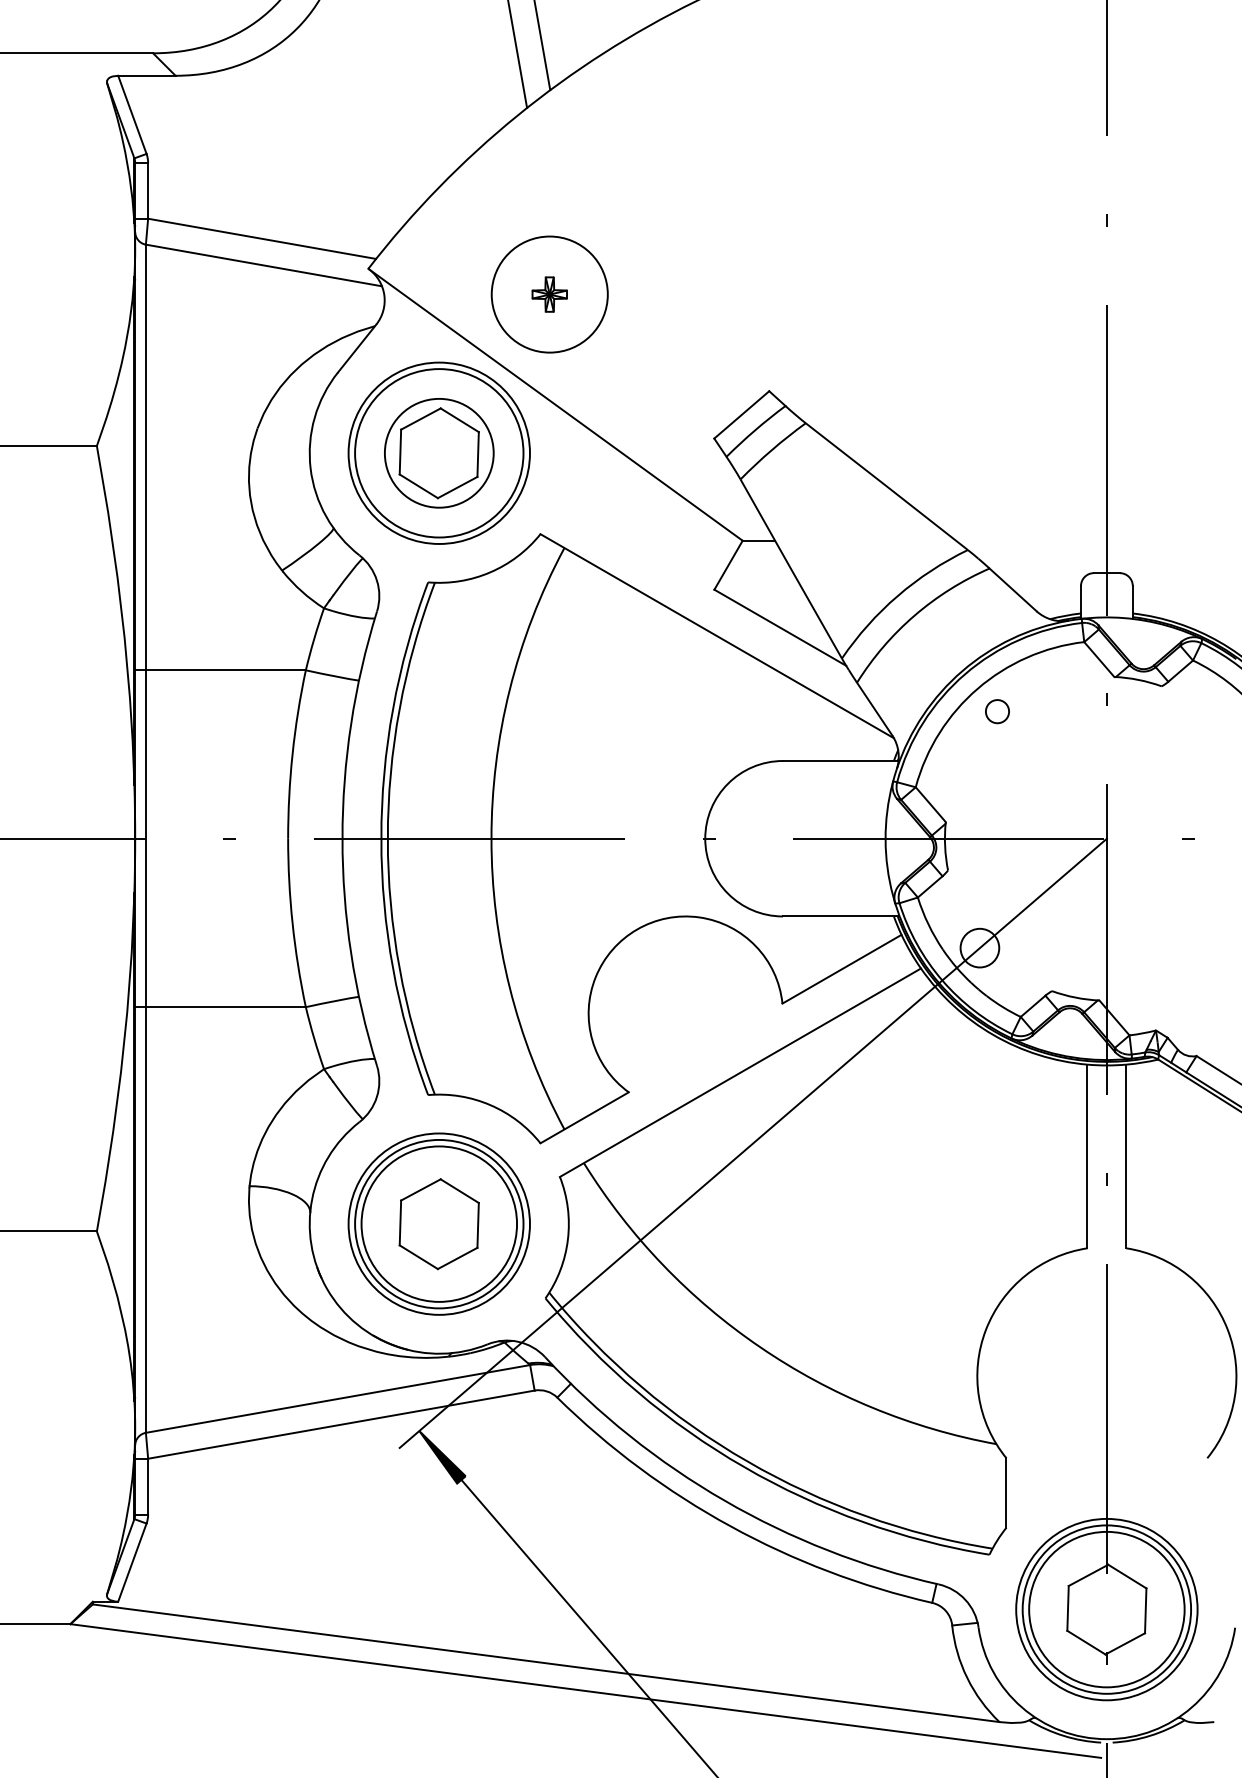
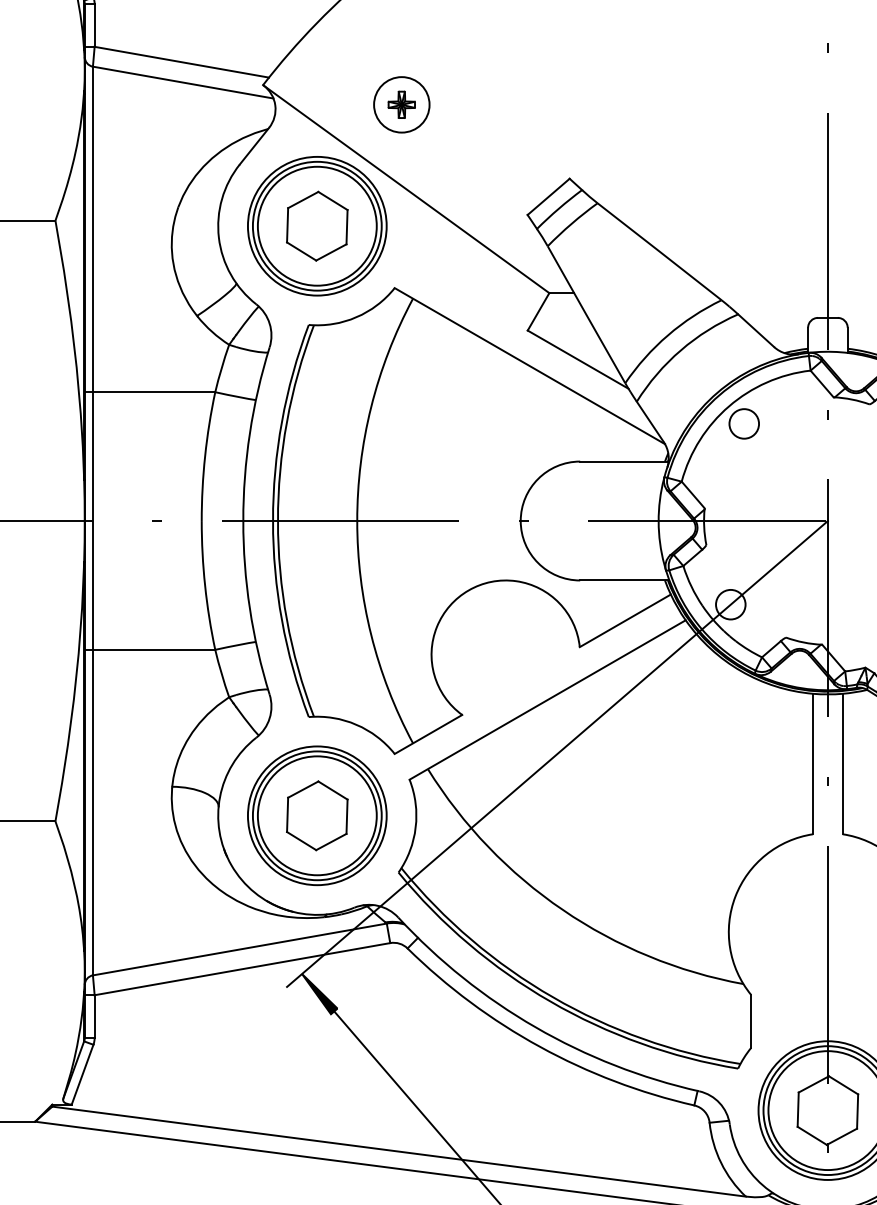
circle: (549, 294) -> (401, 104), size x0.62
circle: (439, 453) -> (317, 226), size x1.43
circle: (997, 711) -> (744, 423), size x1.67

